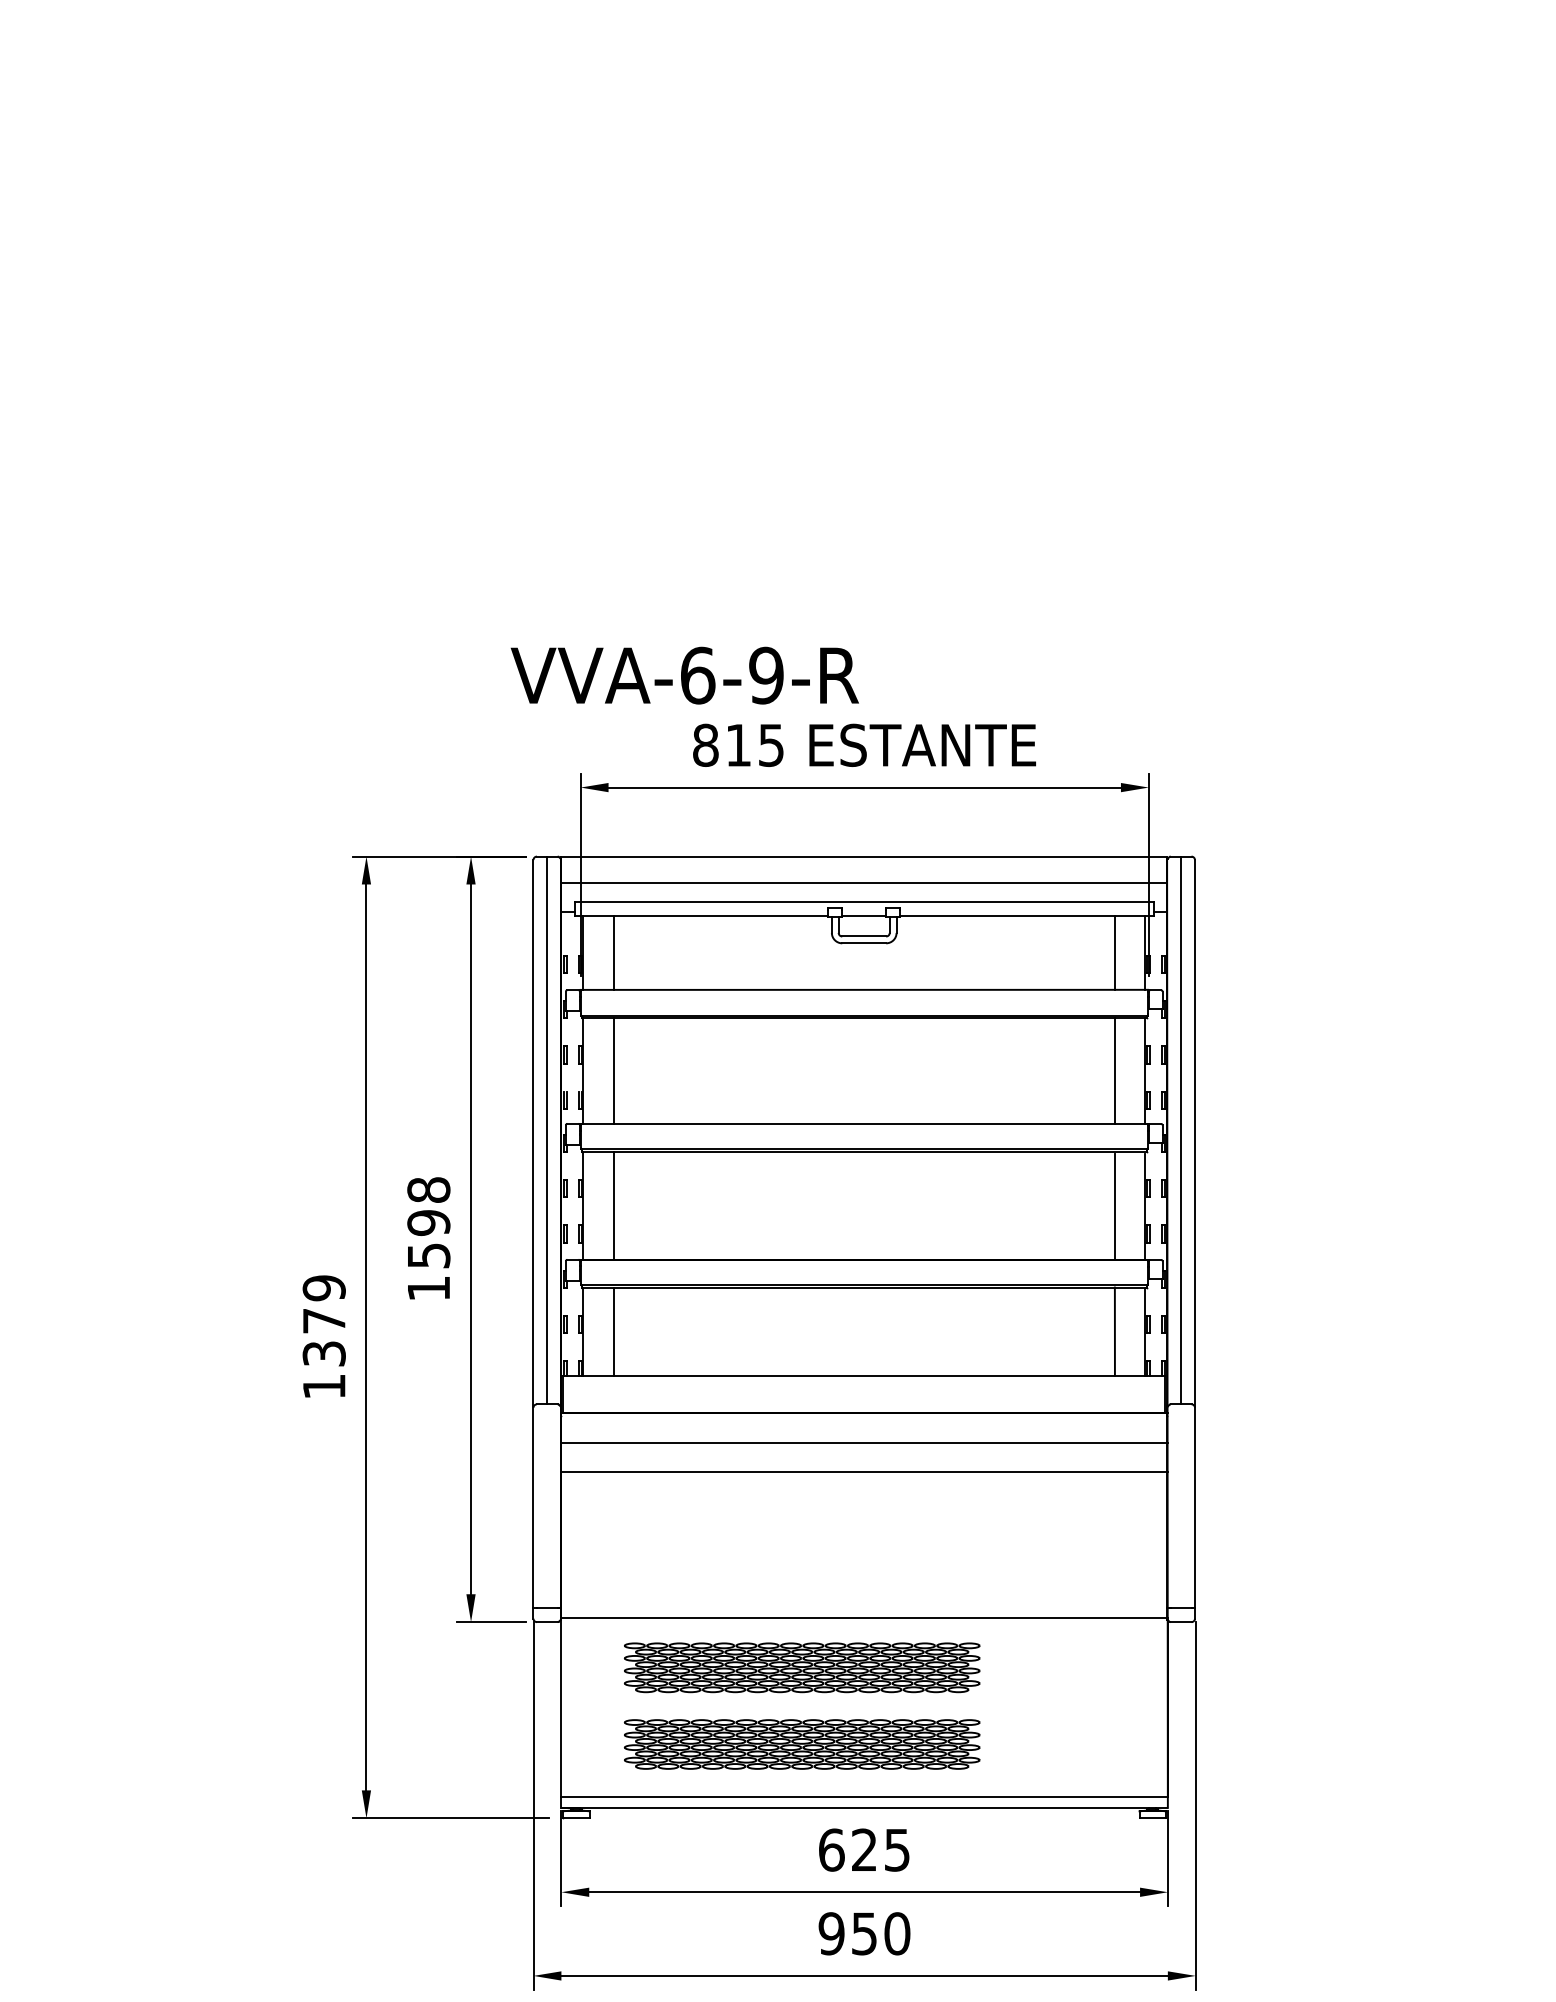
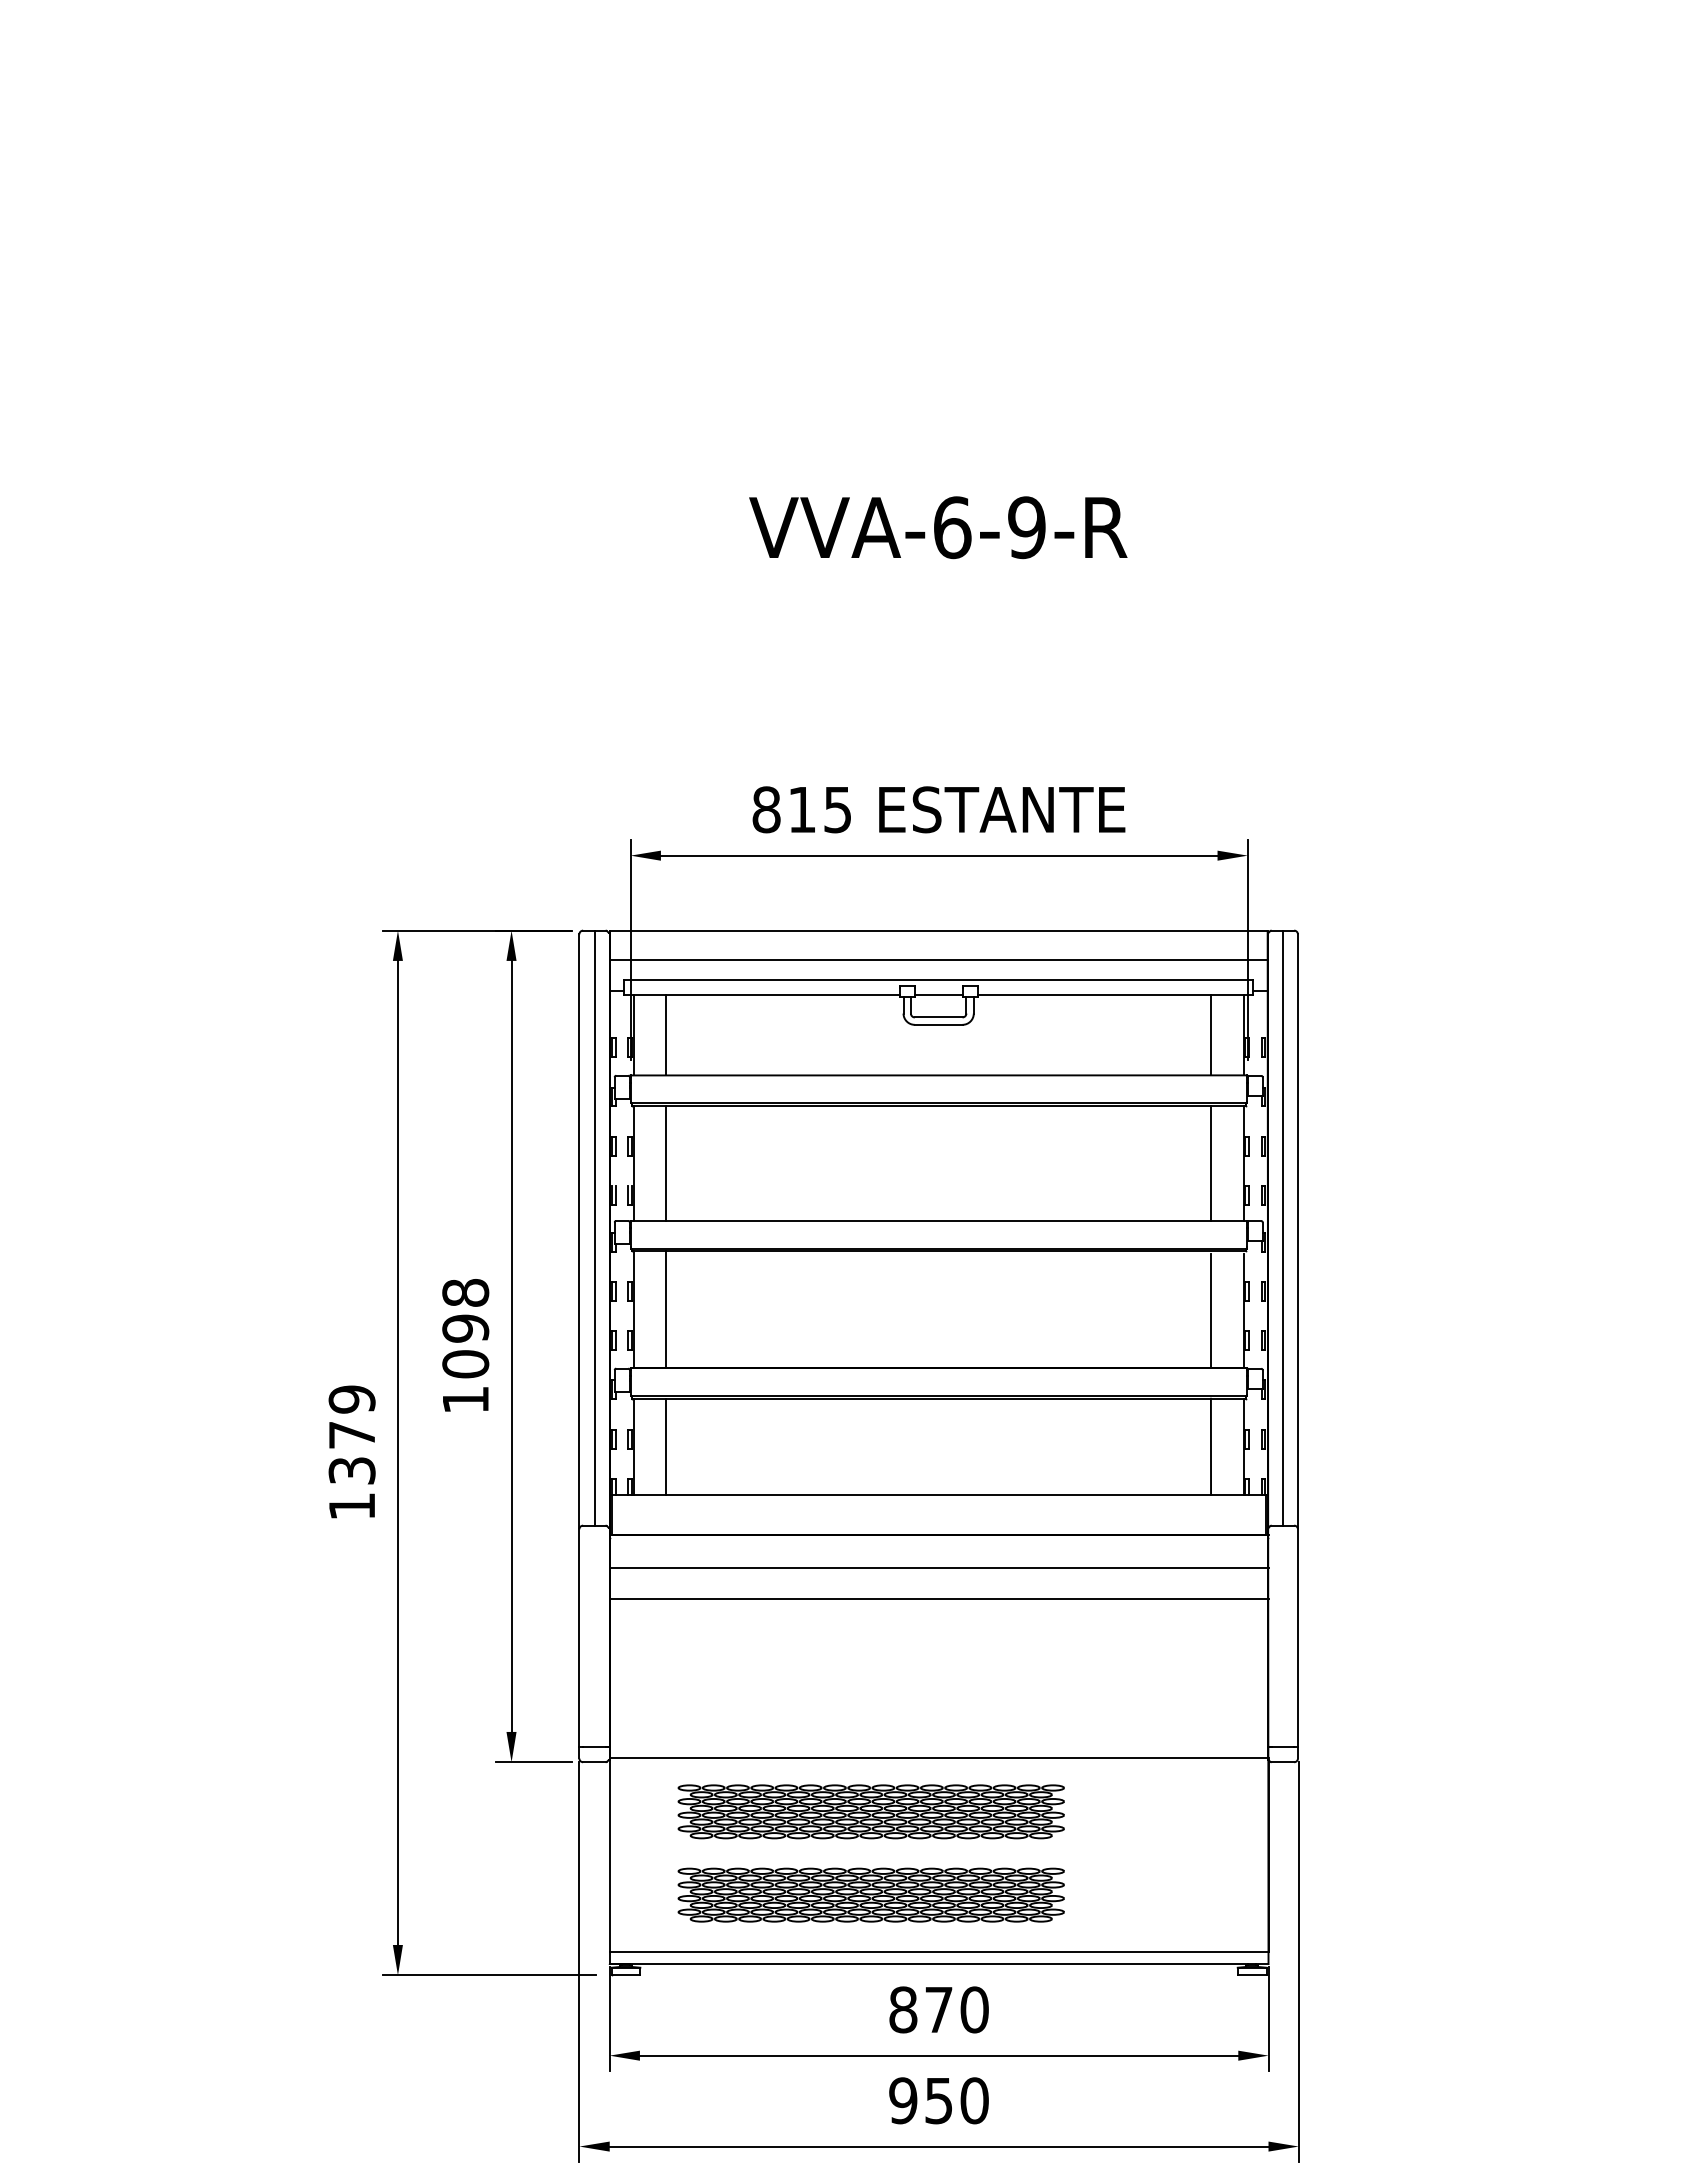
text: (684, 675) -> (937, 527), moved
text: (428, 1255) -> (465, 1363), 1598 -> 1098
text: (864, 1849) -> (938, 2009), 625 -> 870

